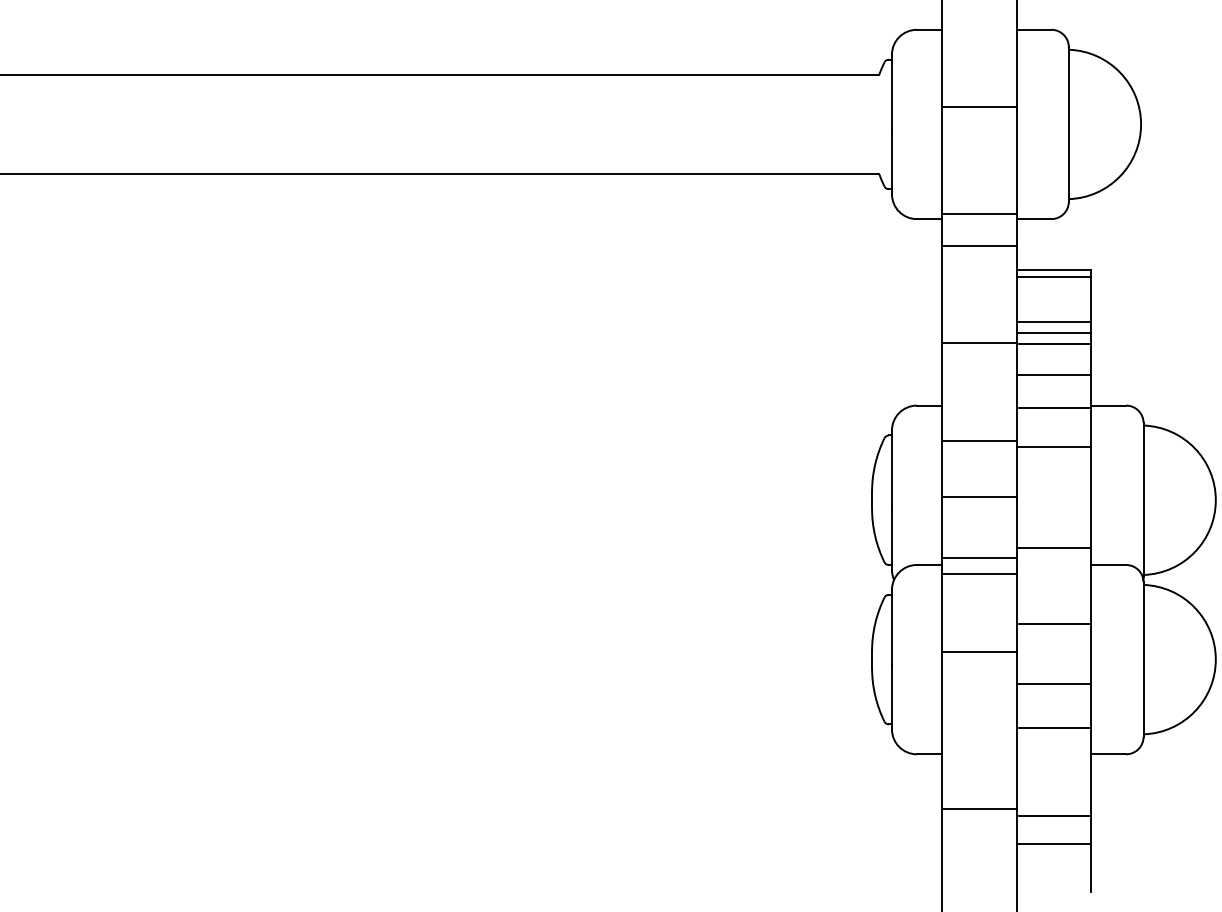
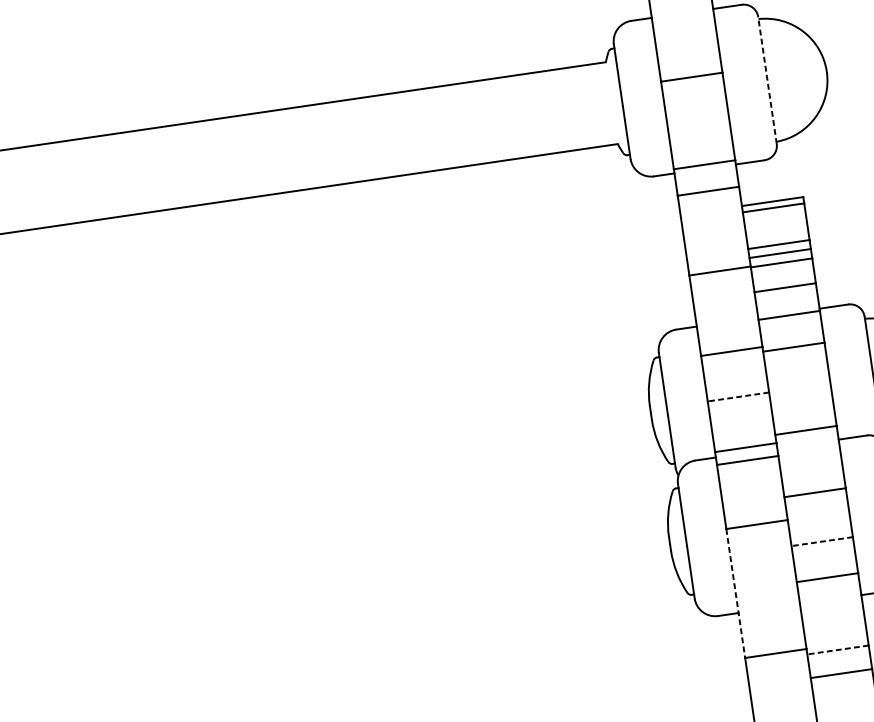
line: (1068, 123) -> (767, 79), solid -> dashed
line: (978, 496) -> (737, 396), solid -> dashed
line: (1053, 683) -> (821, 541), solid -> dashed
line: (941, 731) -> (735, 594), solid -> dashed
line: (1053, 815) -> (837, 649), solid -> dashed

